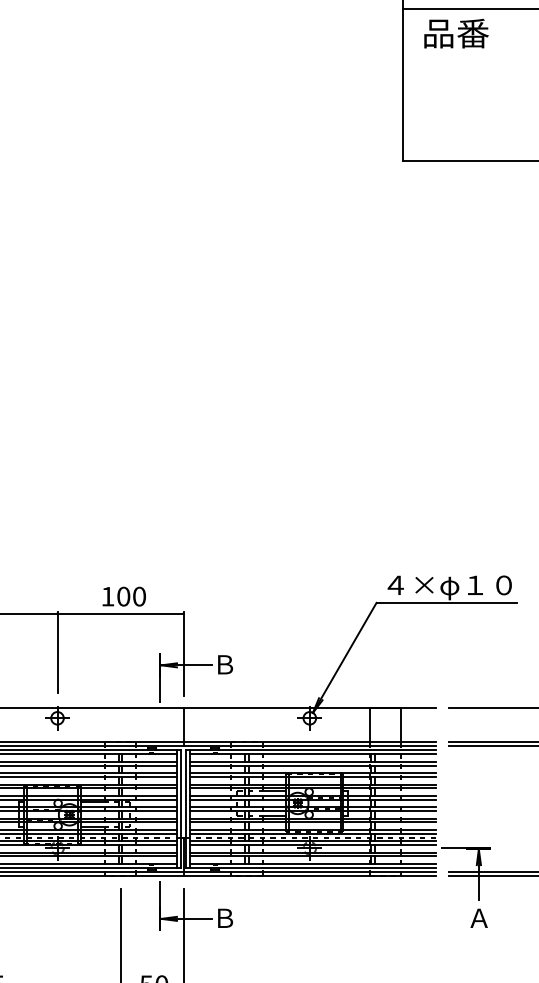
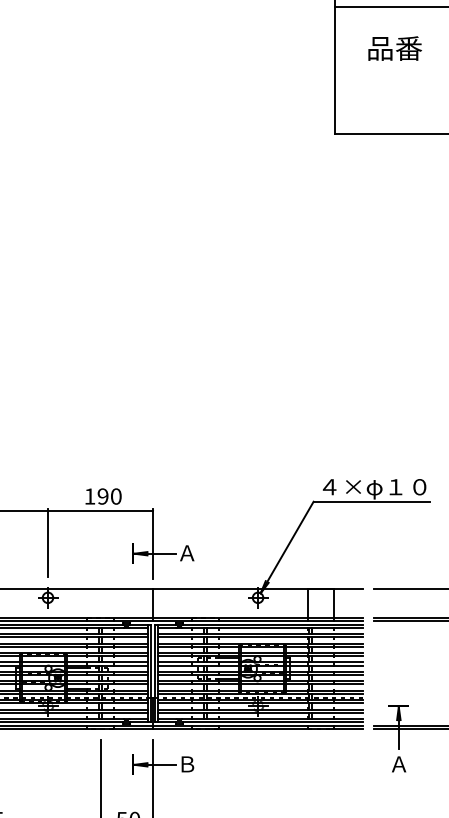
text: (456, 33) -> (395, 48), moved
text: (123, 596) -> (102, 496), 100 -> 190
text: (224, 664) -> (187, 553), Ｂ -> Ａ
line: (160, 690) -> (133, 574), removed
line: (453, 848) -> (377, 706), removed
line: (160, 893) -> (133, 743), removed

